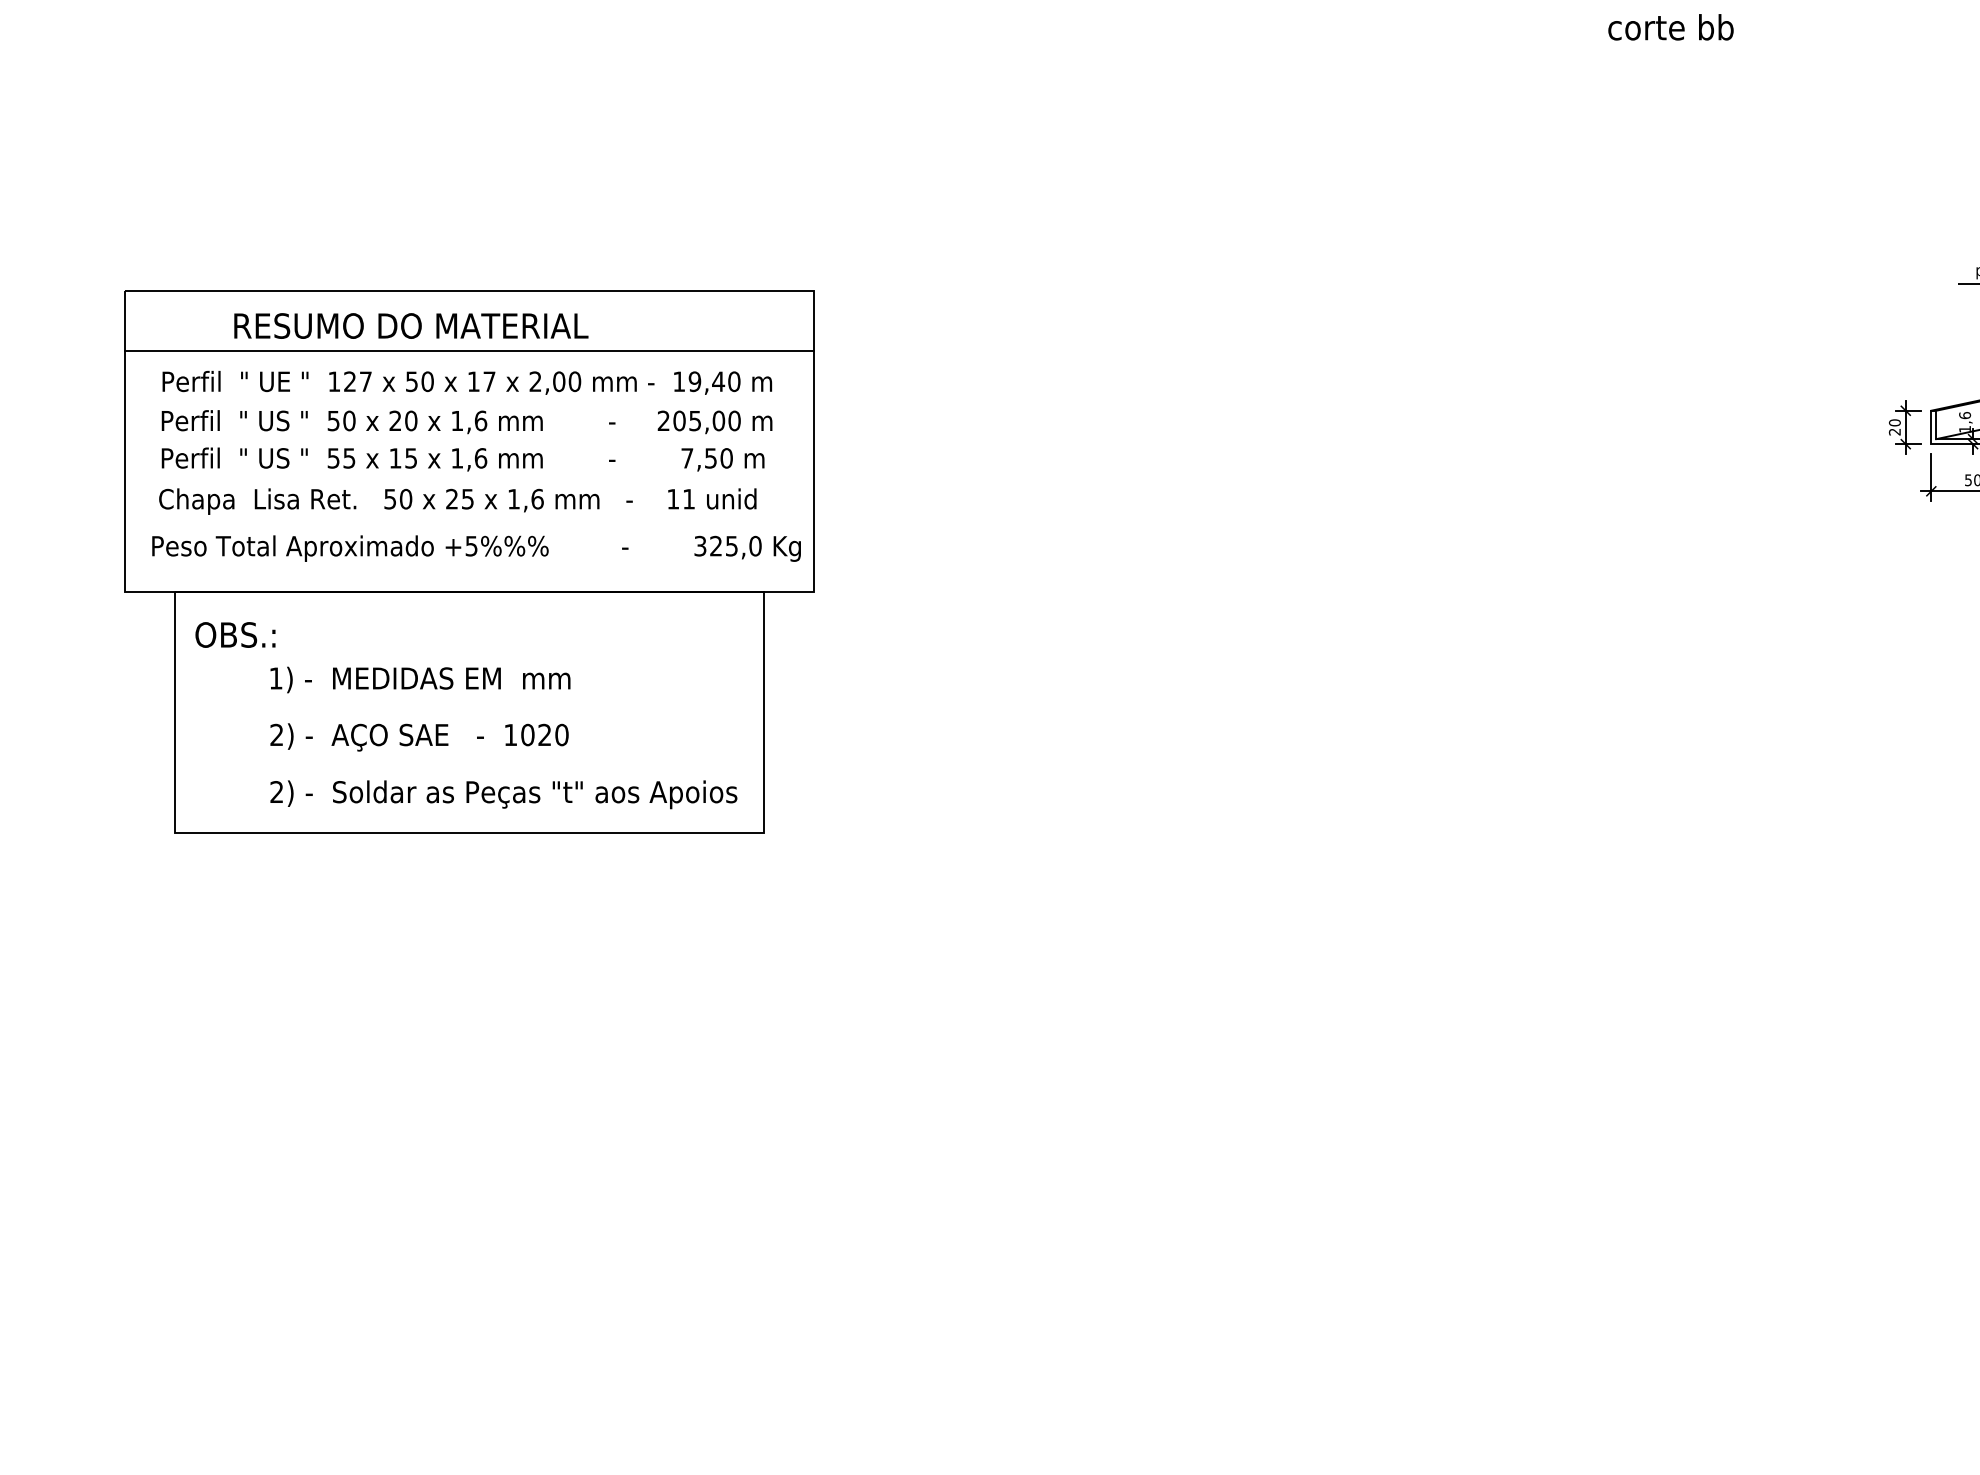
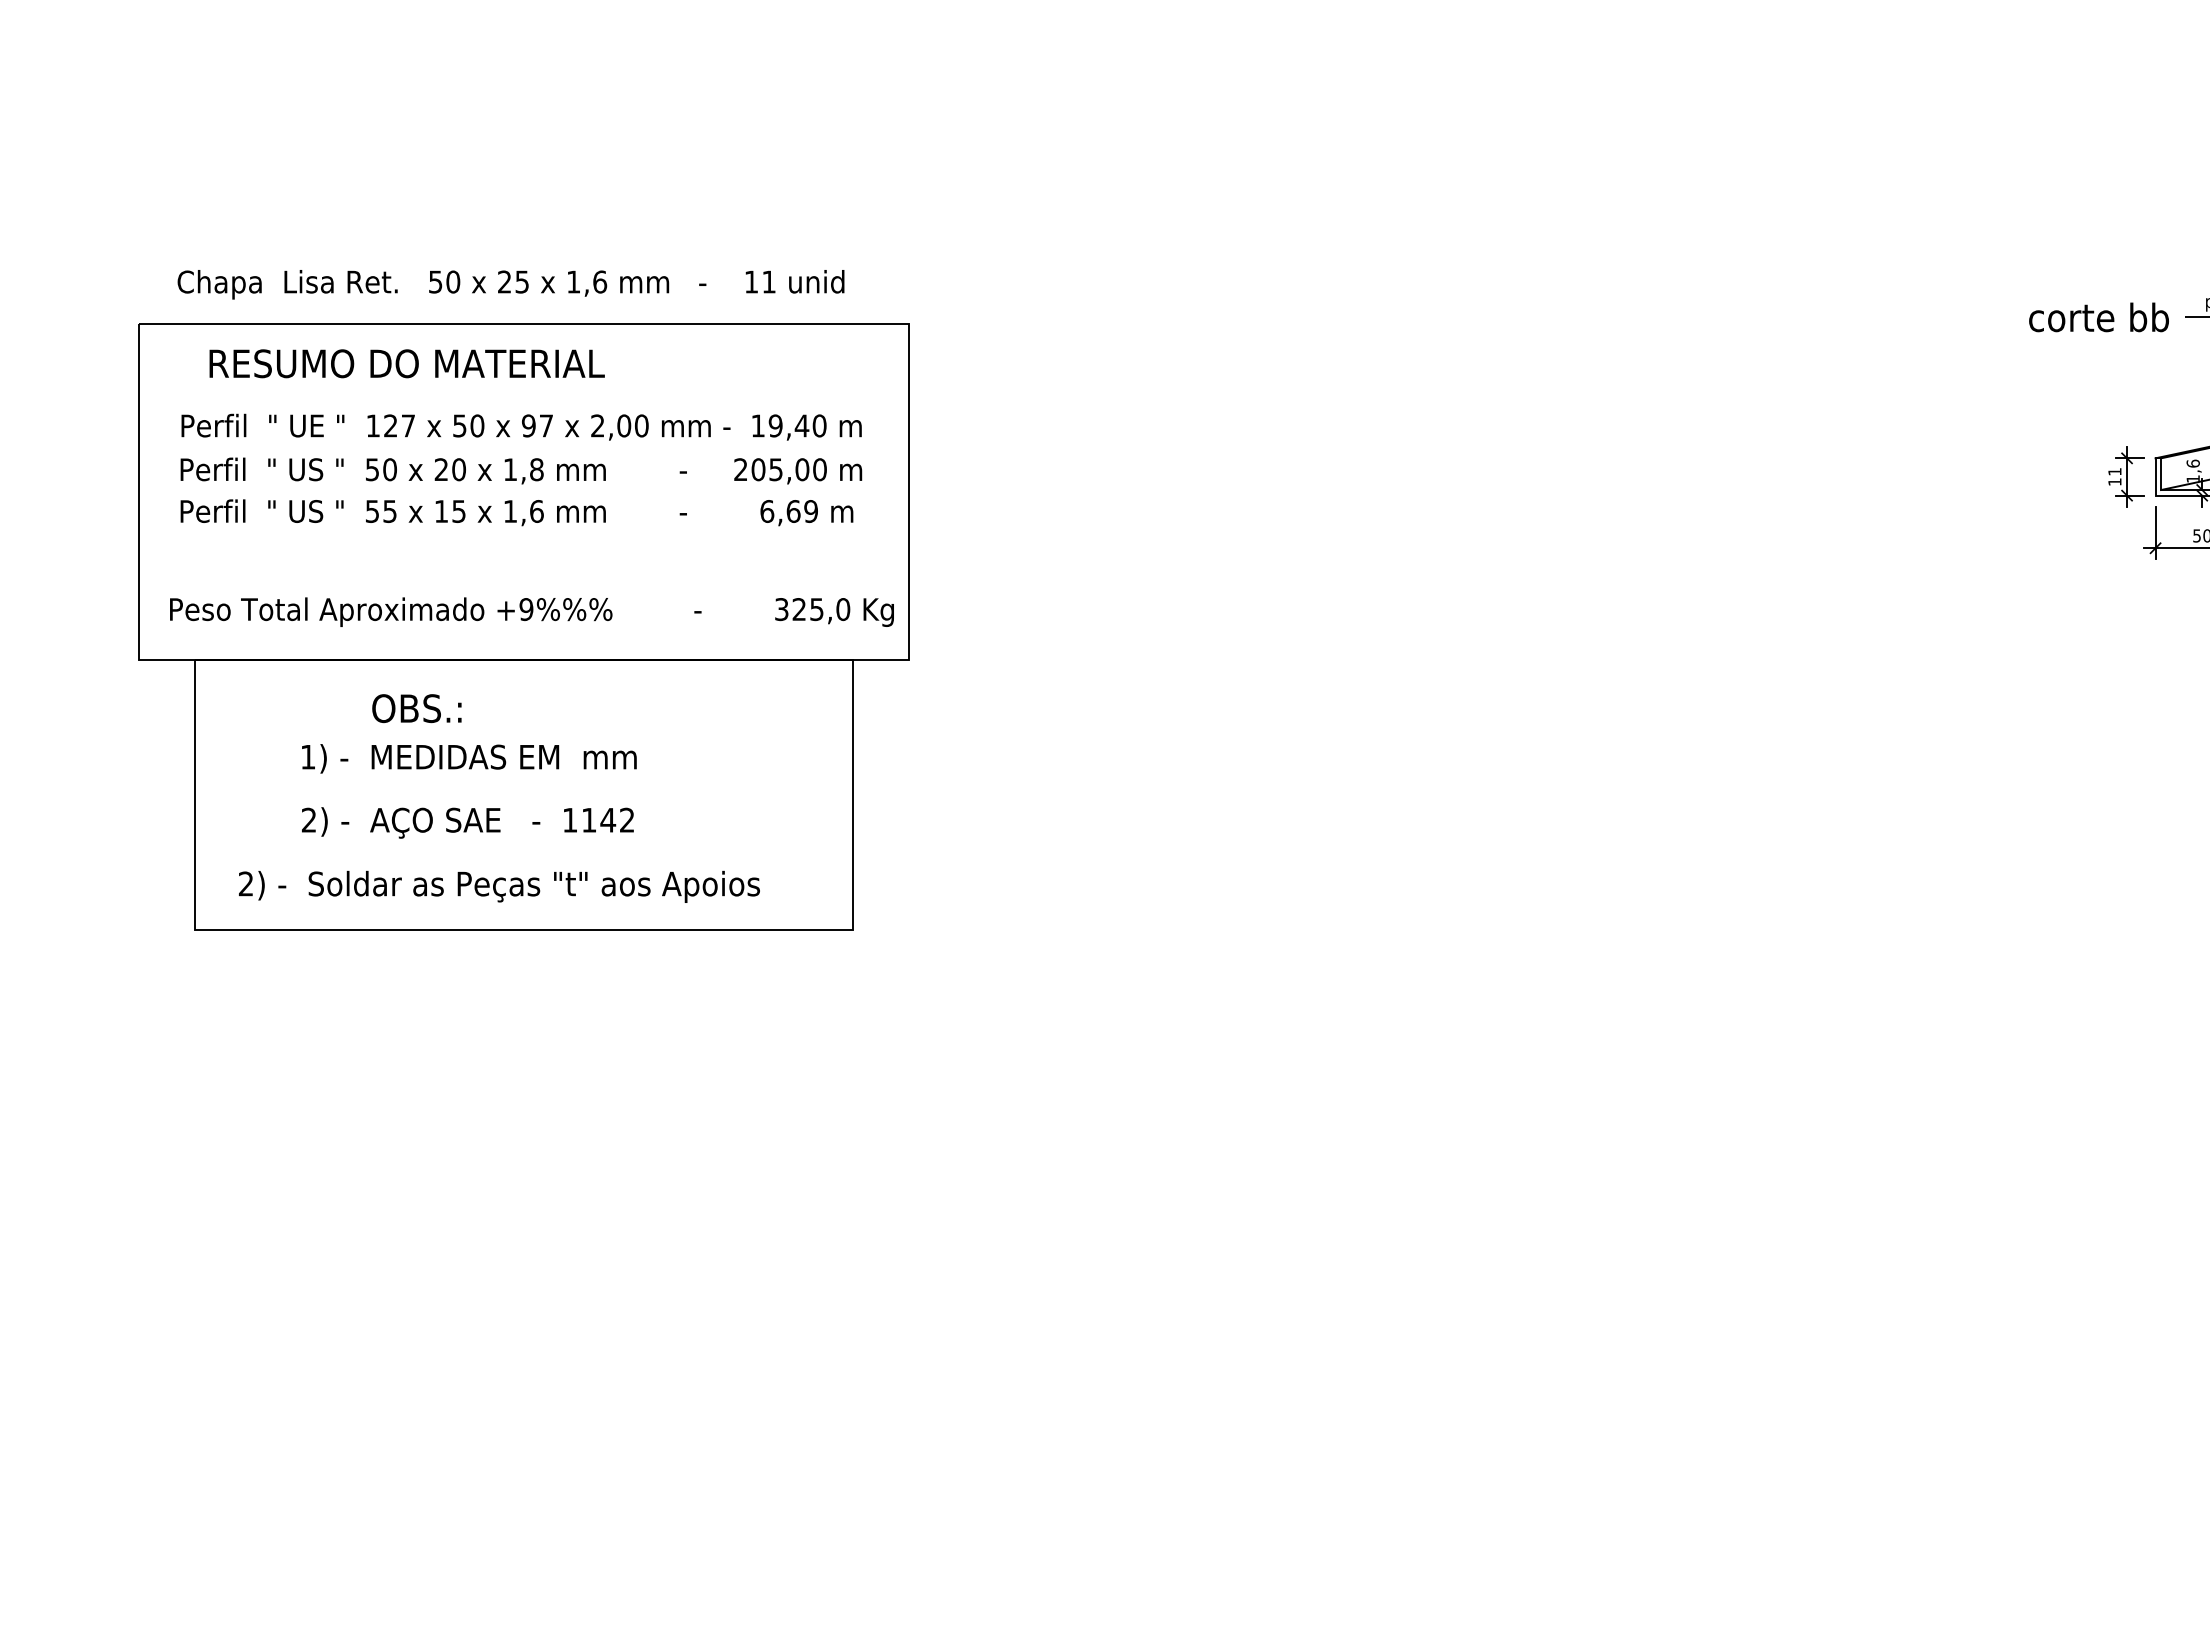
text: (1670, 27) -> (2098, 317), moved
text: (410, 325) -> (406, 363), moved
line: (468, 350) -> (523, 391), removed
text: (473, 381) -> (528, 425), 17 -> 97
text: (480, 420) -> (536, 469), 1,6 -> 1,8
text: (1894, 427) -> (2114, 476), 20 -> 11
text: (707, 458) -> (789, 511), 7,50 -> 6,69
text: (457, 501) -> (510, 284), moved
text: (471, 546) -> (526, 609), +5%%% -> +9%%%
text: (235, 634) -> (416, 708), moved
text: (544, 734) -> (607, 819), 1020 -> 1142
text: (503, 794) -> (499, 886), moved

